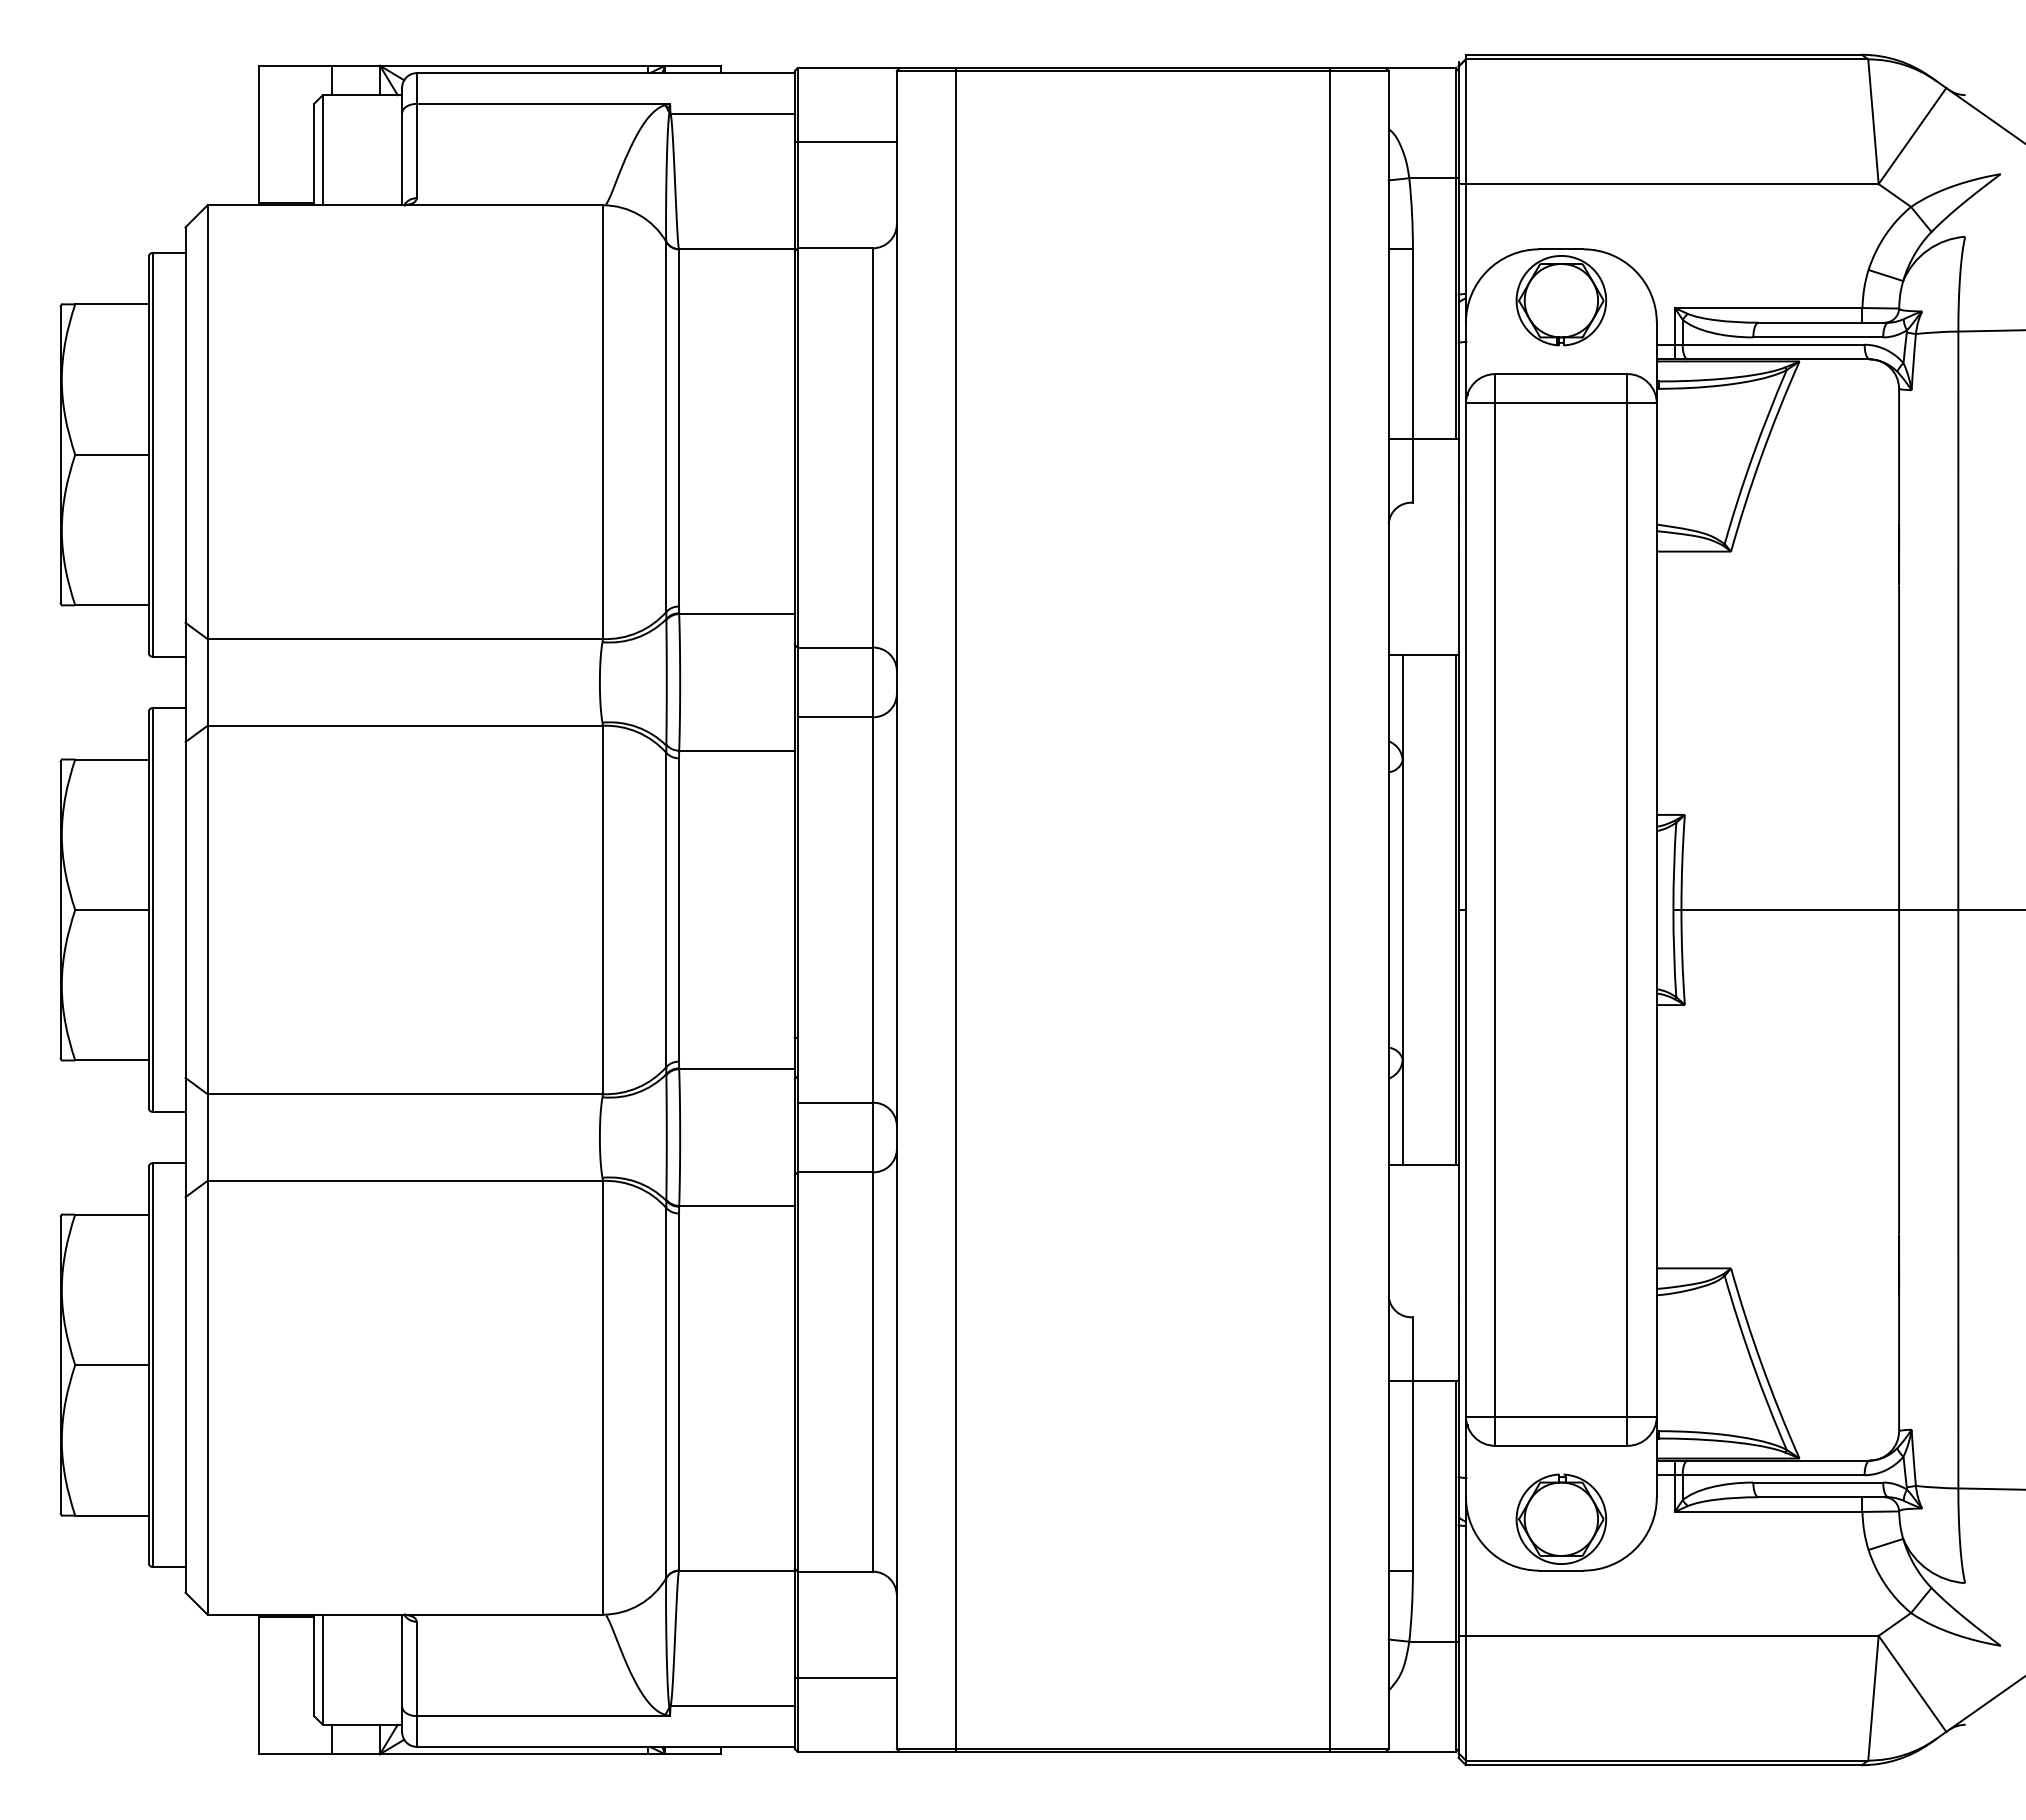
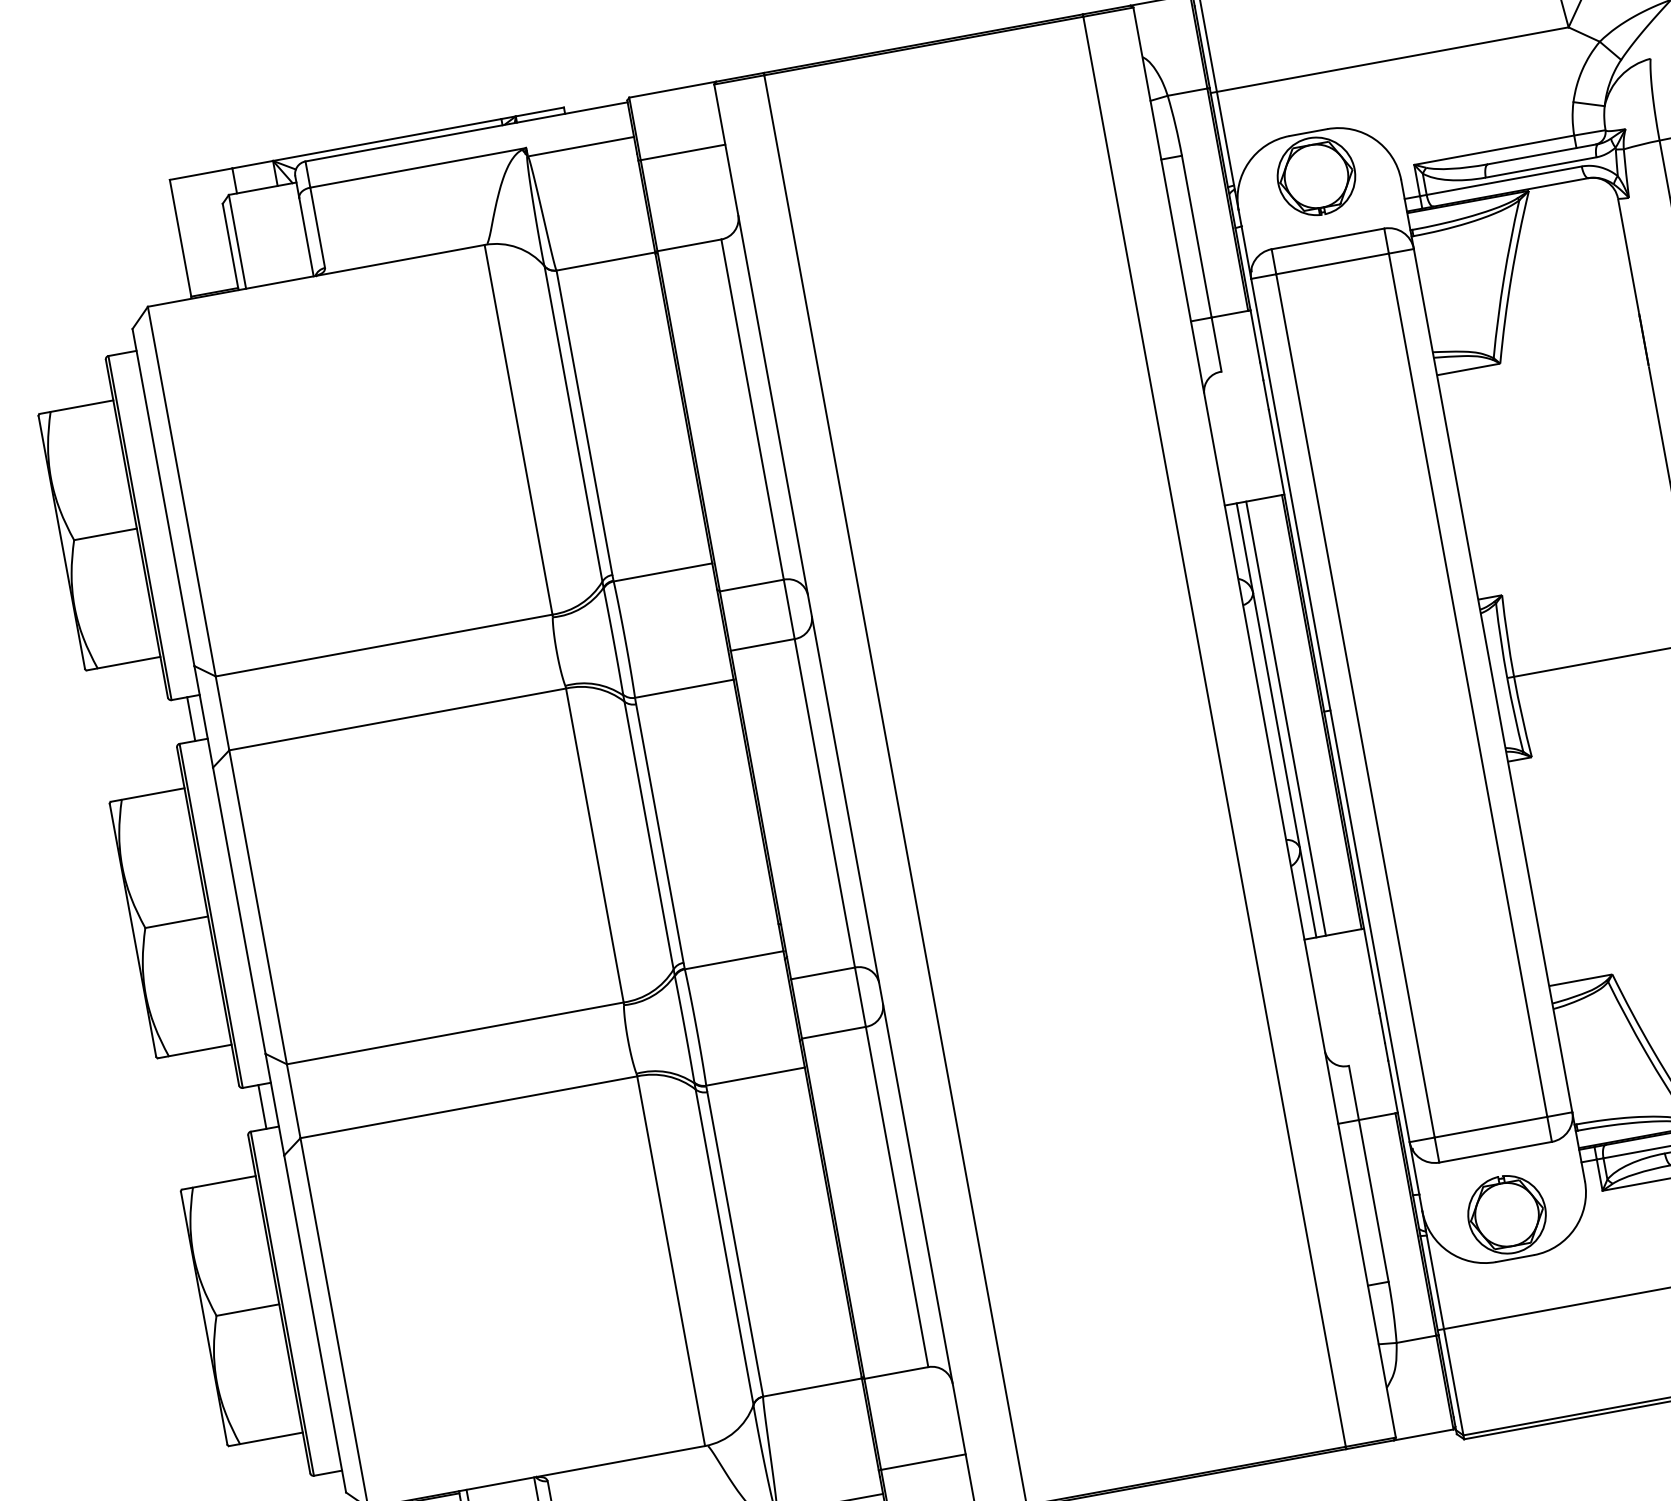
line: (170, 682) -> (190, 719), added
line: (1413, 909) -> (1285, 718), added
line: (170, 1137) -> (262, 1107), added

